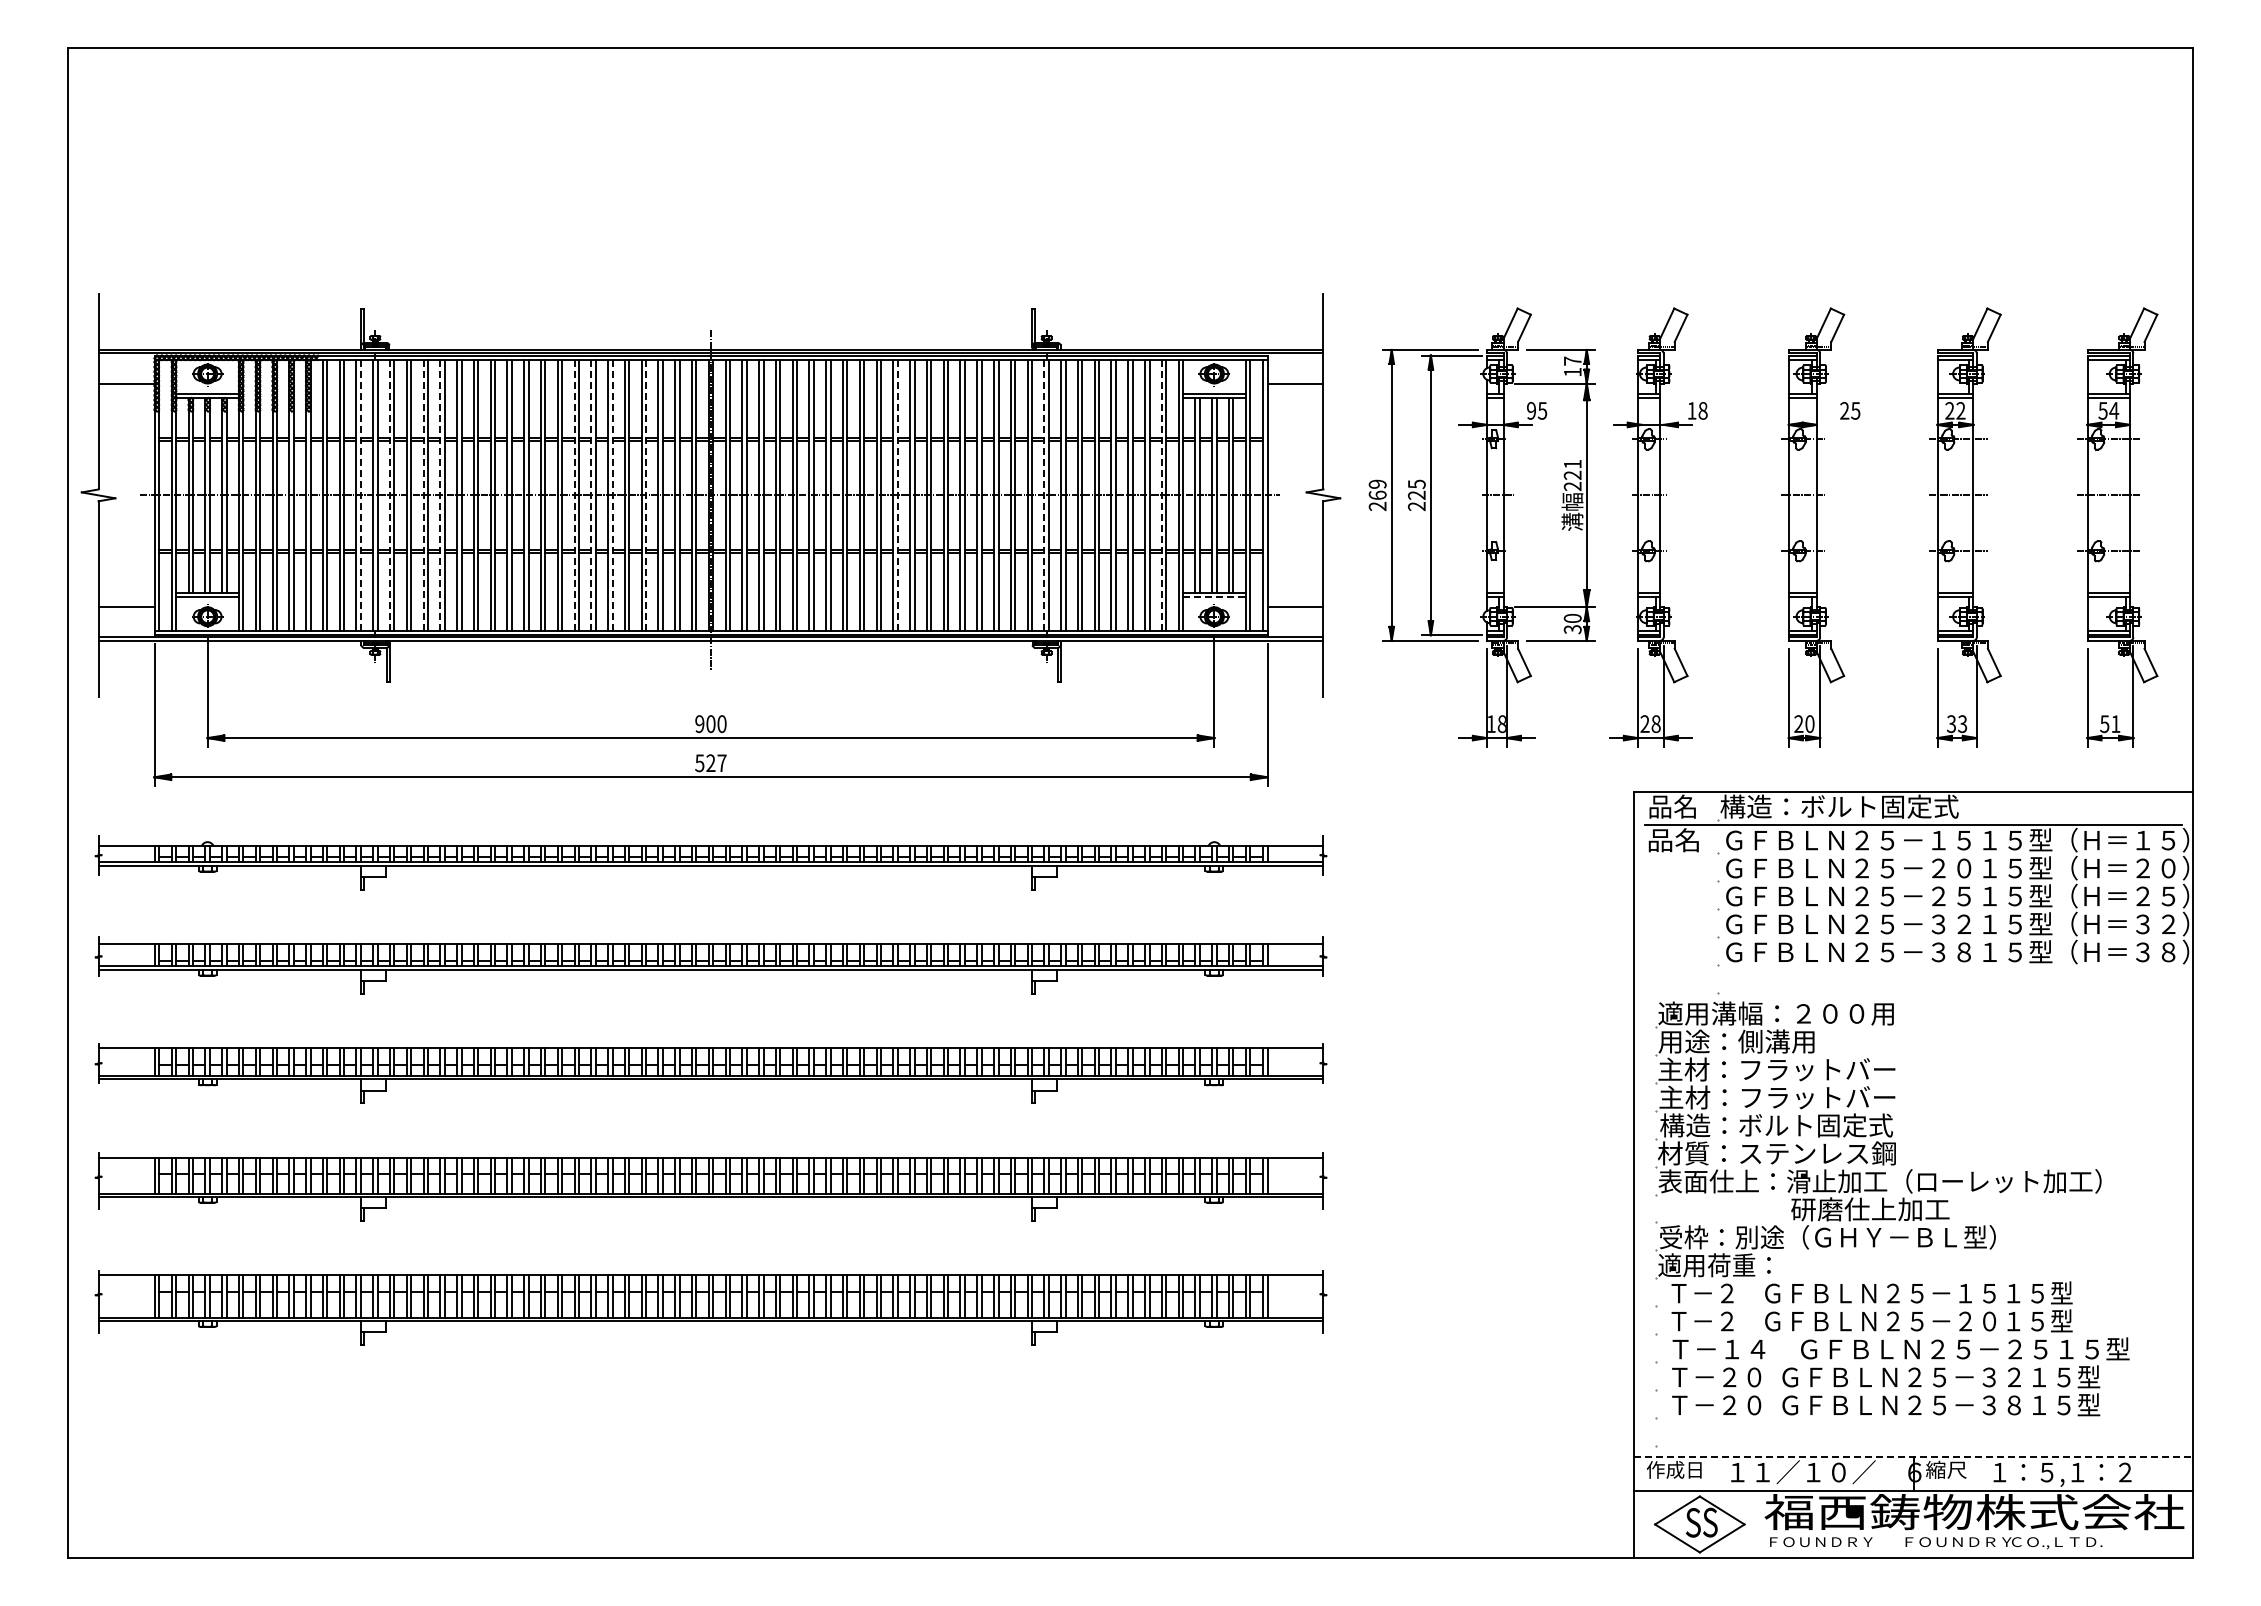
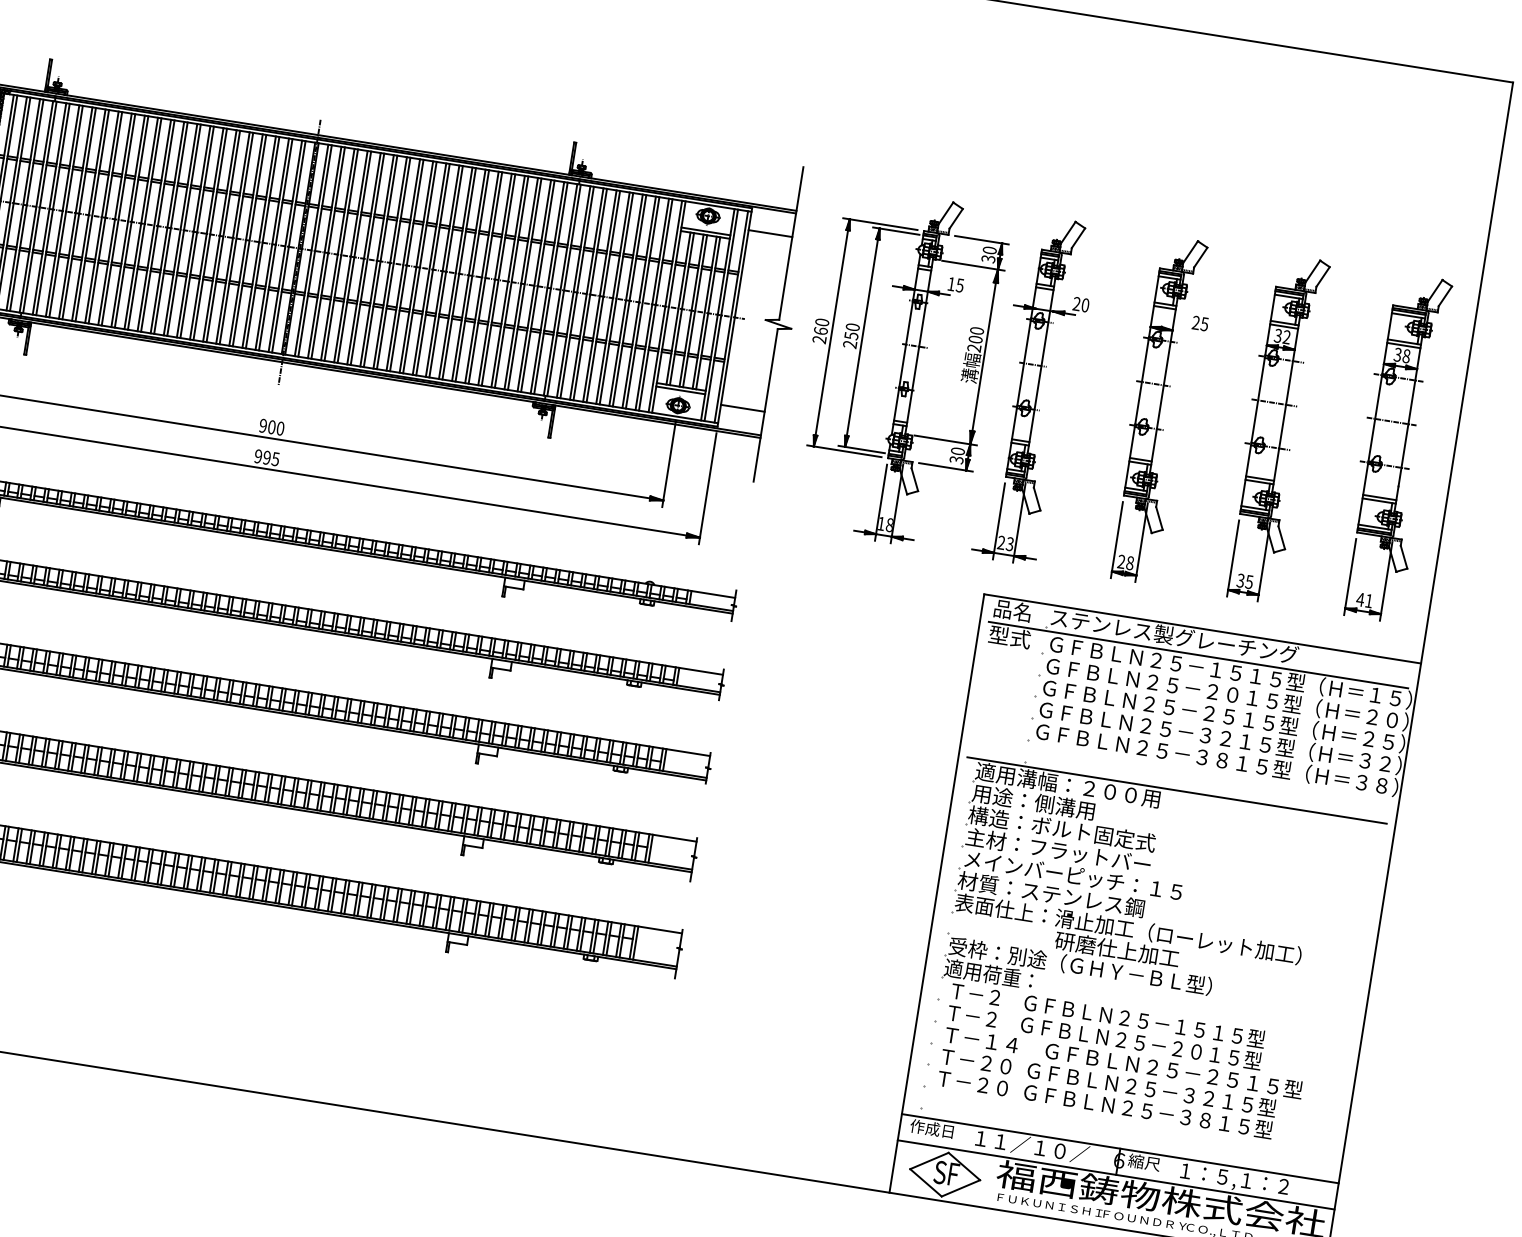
text: (1572, 366) -> (988, 254), 17 -> 30
text: (1531, 410) -> (951, 283), 95 -> 15
text: (1697, 410) -> (1081, 304), 18 -> 20
text: (1949, 410) -> (1277, 335), 22 -> 32
text: (2109, 410) -> (1402, 355), 54 -> 38
text: (1572, 469) -> (976, 335), 221 -> 200
text: (1377, 483) -> (822, 321), 269 -> 260
text: (1416, 489) -> (851, 331), 225 -> 250
line: (389, 494) -> (49, 208), dashed -> solid
line: (423, 494) -> (75, 212), dashed -> solid
line: (440, 494) -> (89, 214), dashed -> solid
line: (574, 494) -> (193, 231), dashed -> solid
line: (591, 494) -> (206, 233), dashed -> solid
line: (897, 494) -> (445, 271), dashed -> solid
line: (360, 495) -> (26, 205), dashed -> solid
line: (612, 495) -> (223, 236), dashed -> solid
line: (646, 495) -> (249, 240), dashed -> solid
line: (1044, 495) -> (560, 290), dashed -> solid
line: (1161, 495) -> (652, 304), dashed -> solid
line: (1214, 597) -> (680, 390), dashed -> solid
text: (1655, 723) -> (1009, 543), 28 -> 23
text: (1809, 723) -> (1129, 562), 20 -> 28
text: (1962, 723) -> (1249, 581), 33 -> 35
text: (2104, 724) -> (1360, 599), 51 -> 41
text: (710, 763) -> (266, 457), 527 -> 995
text: (1879, 806) -> (1174, 636), 構造：ボルト固定式 -> ステンレス製グレーチング
text: (1673, 840) -> (1009, 637), 品名 -> 型式
line: (1913, 998) -> (1177, 790), added
text: (1777, 1069) -> (1062, 828), 主材：フラットバー -> 構造：ボルト固定式
text: (1799, 1125) -> (1072, 875), 構造：ボルト固定式 -> メインバーピッチ：１５
line: (1913, 1457) -> (1120, 1148), dashed -> solid
text: (1710, 1522) -> (953, 1174), S -> F
text: (1843, 1542) -> (1055, 1206), ＦＯＵＮＤＲＹ -> ＦＵＫＵＮＩＳＨＩ

